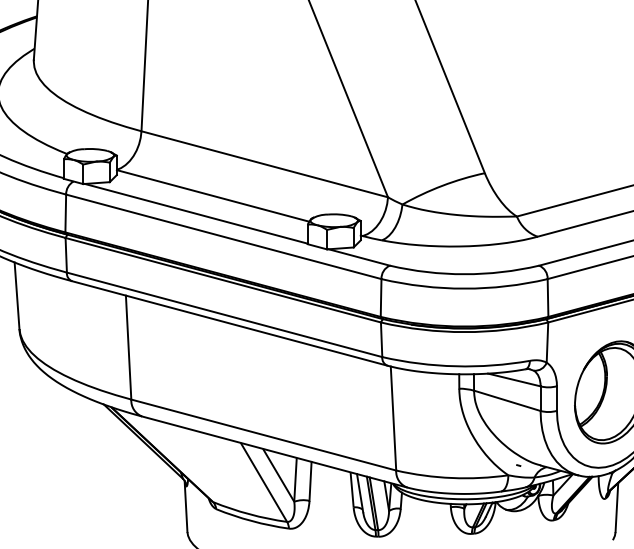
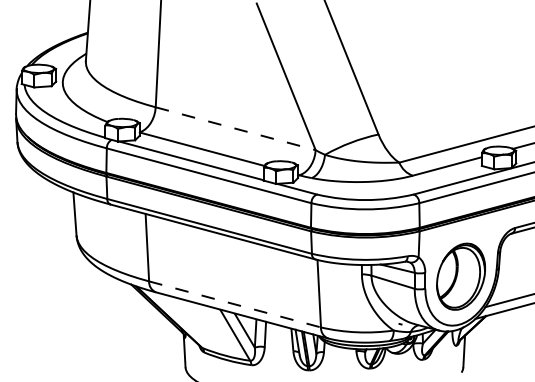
line: (264, 163) -> (235, 128), solid -> dashed
line: (264, 435) -> (235, 304), solid -> dashed

